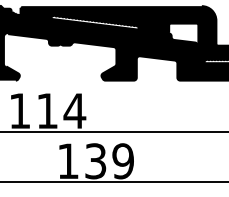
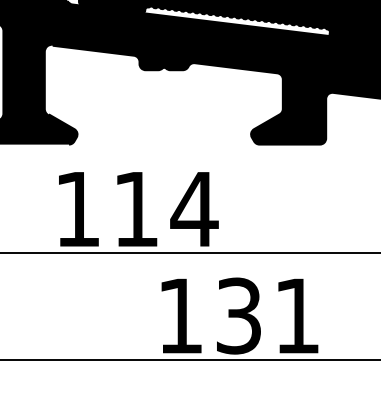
text: (122, 161) -> (295, 316), 139 -> 131

